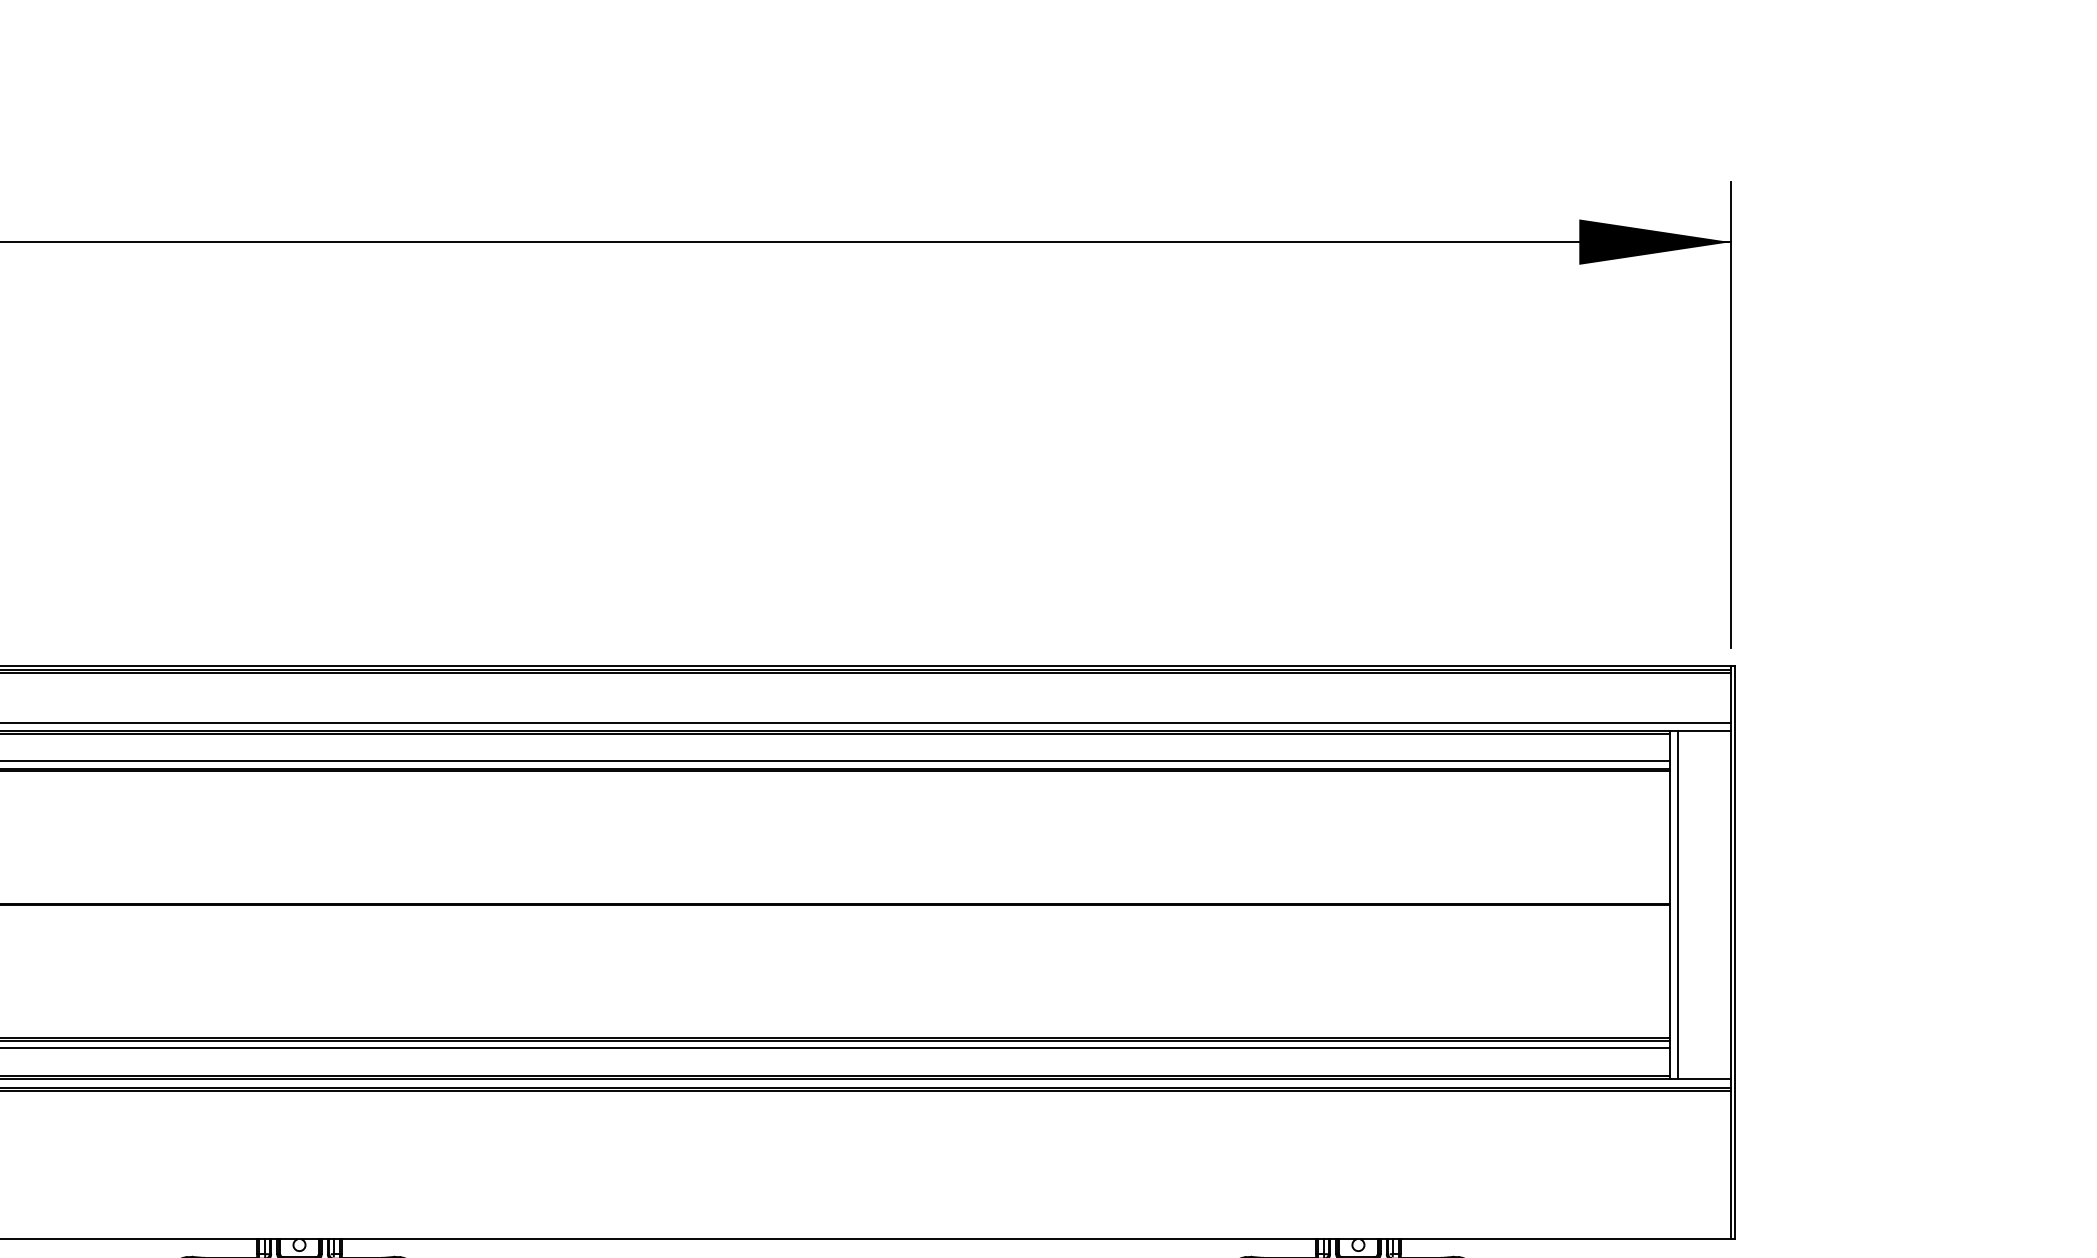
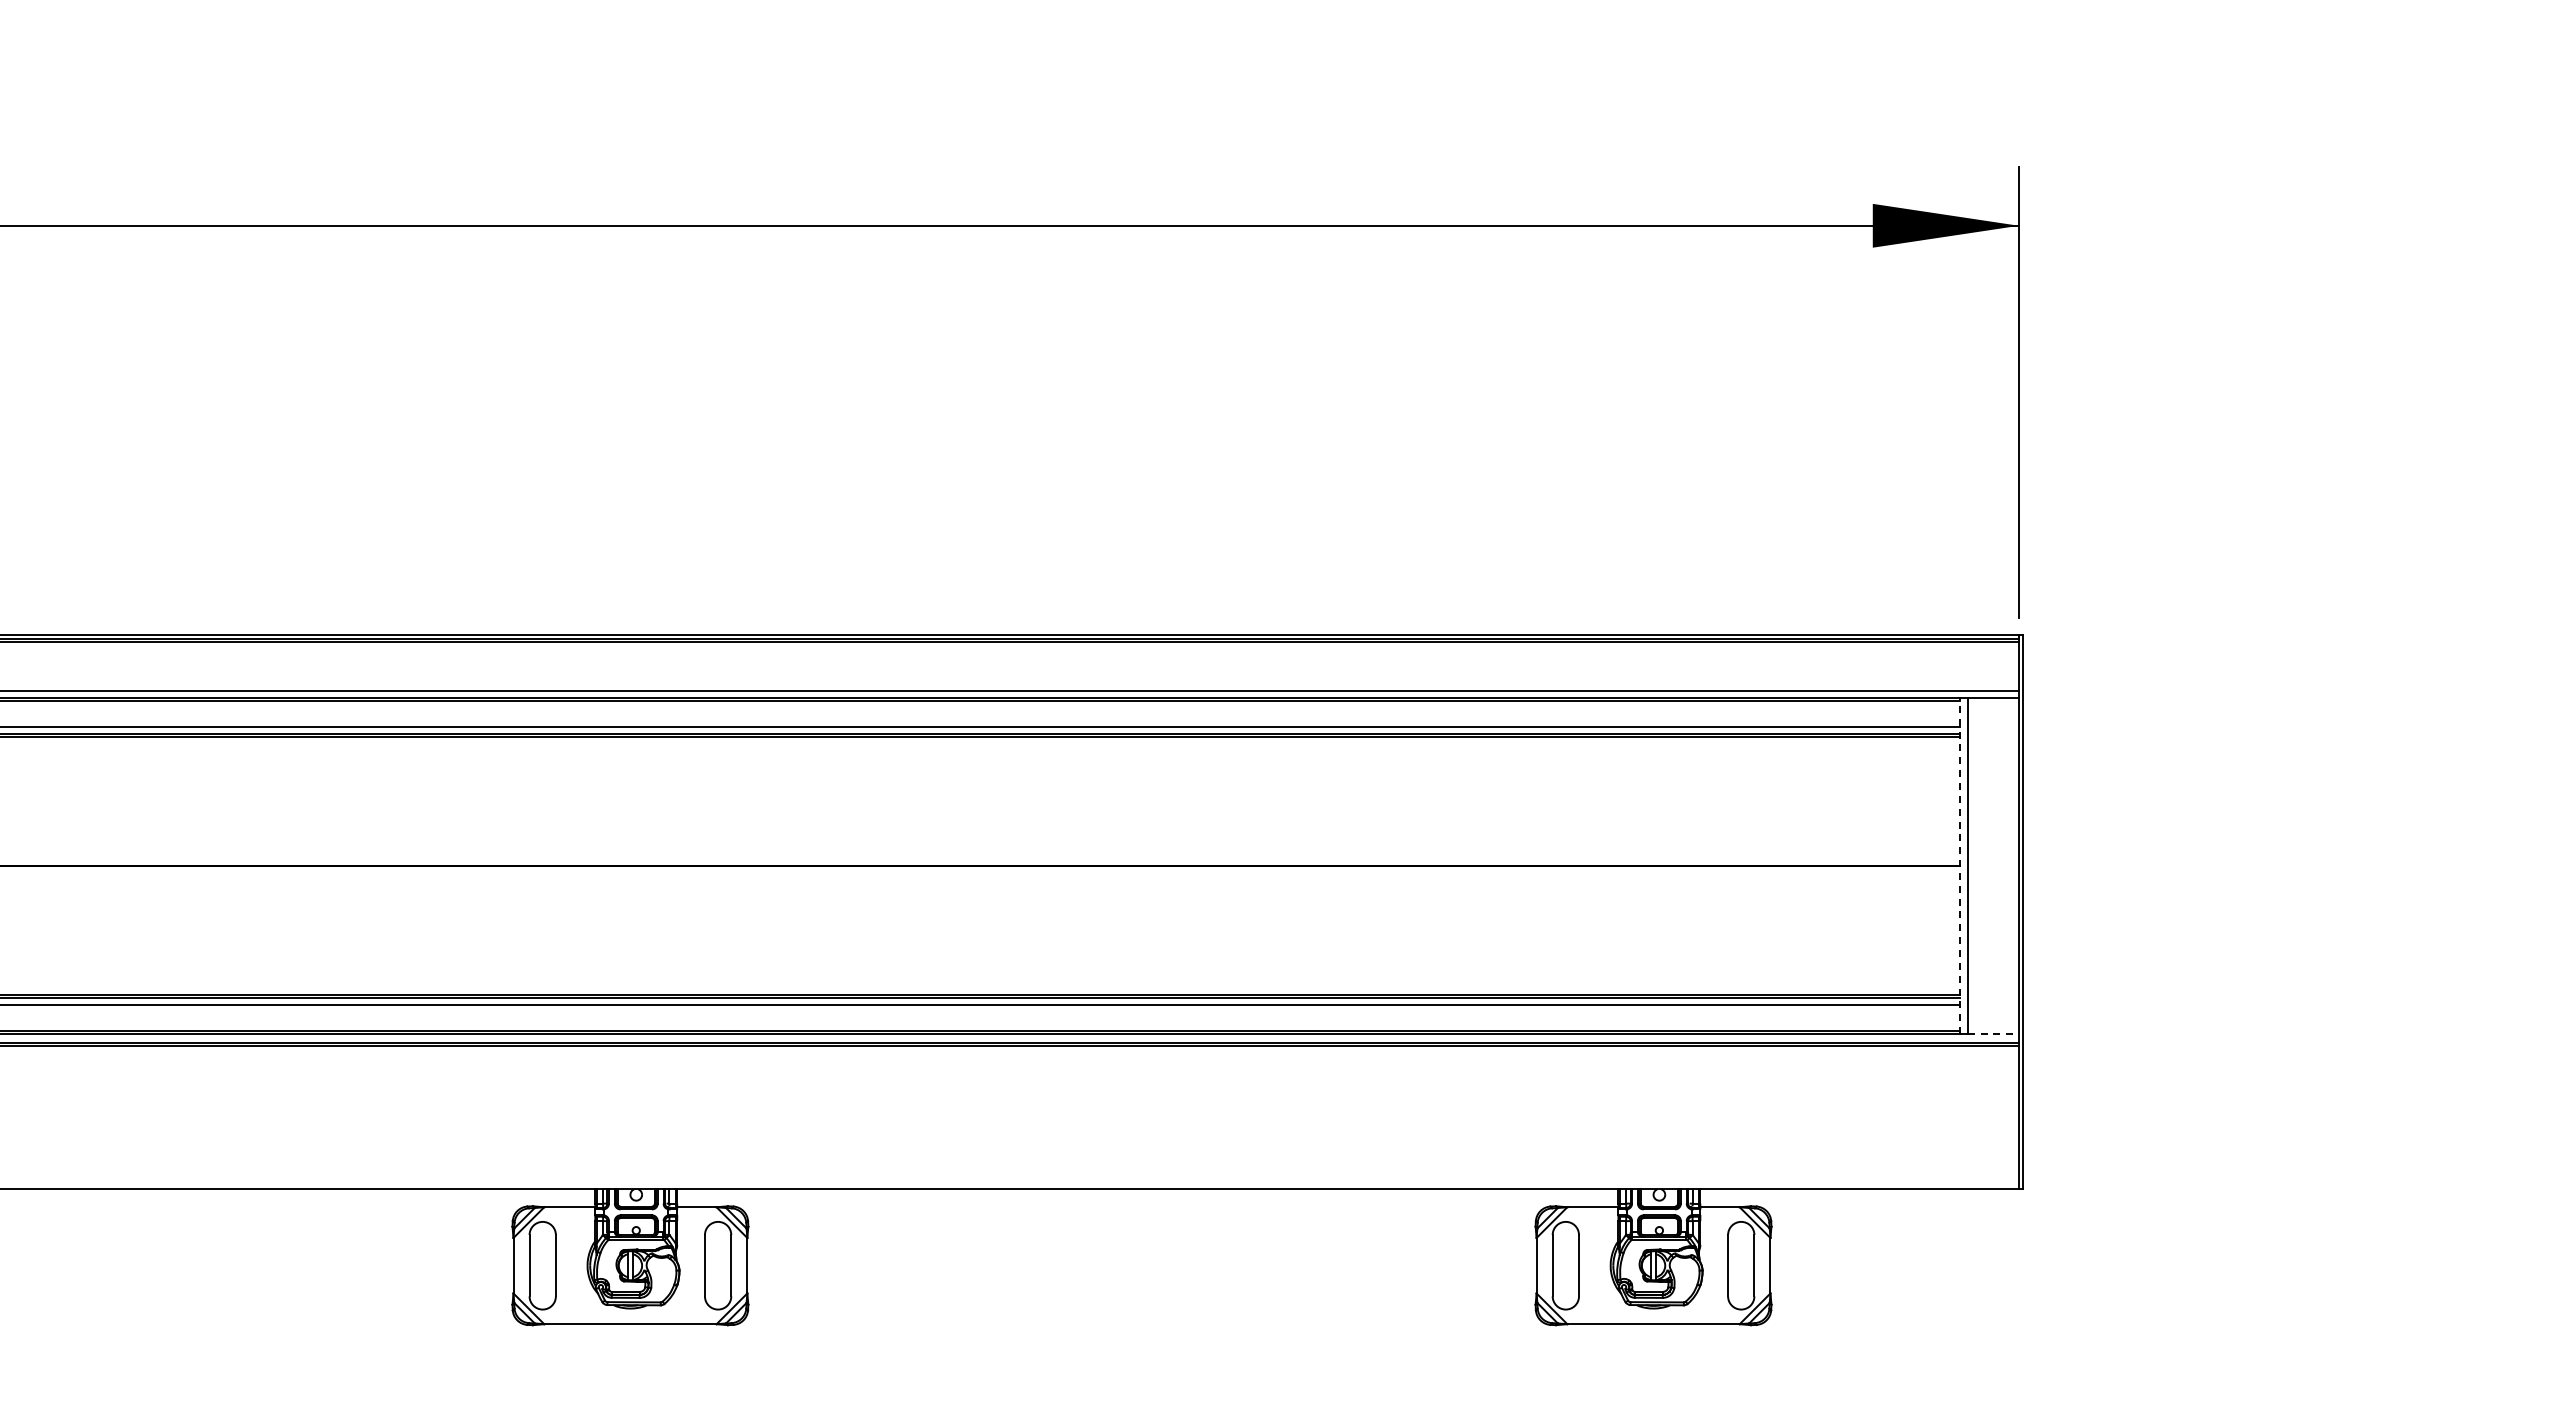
line: (1670, 904) -> (1960, 865), solid -> dashed
line: (1704, 1079) -> (1993, 1034), solid -> dashed

